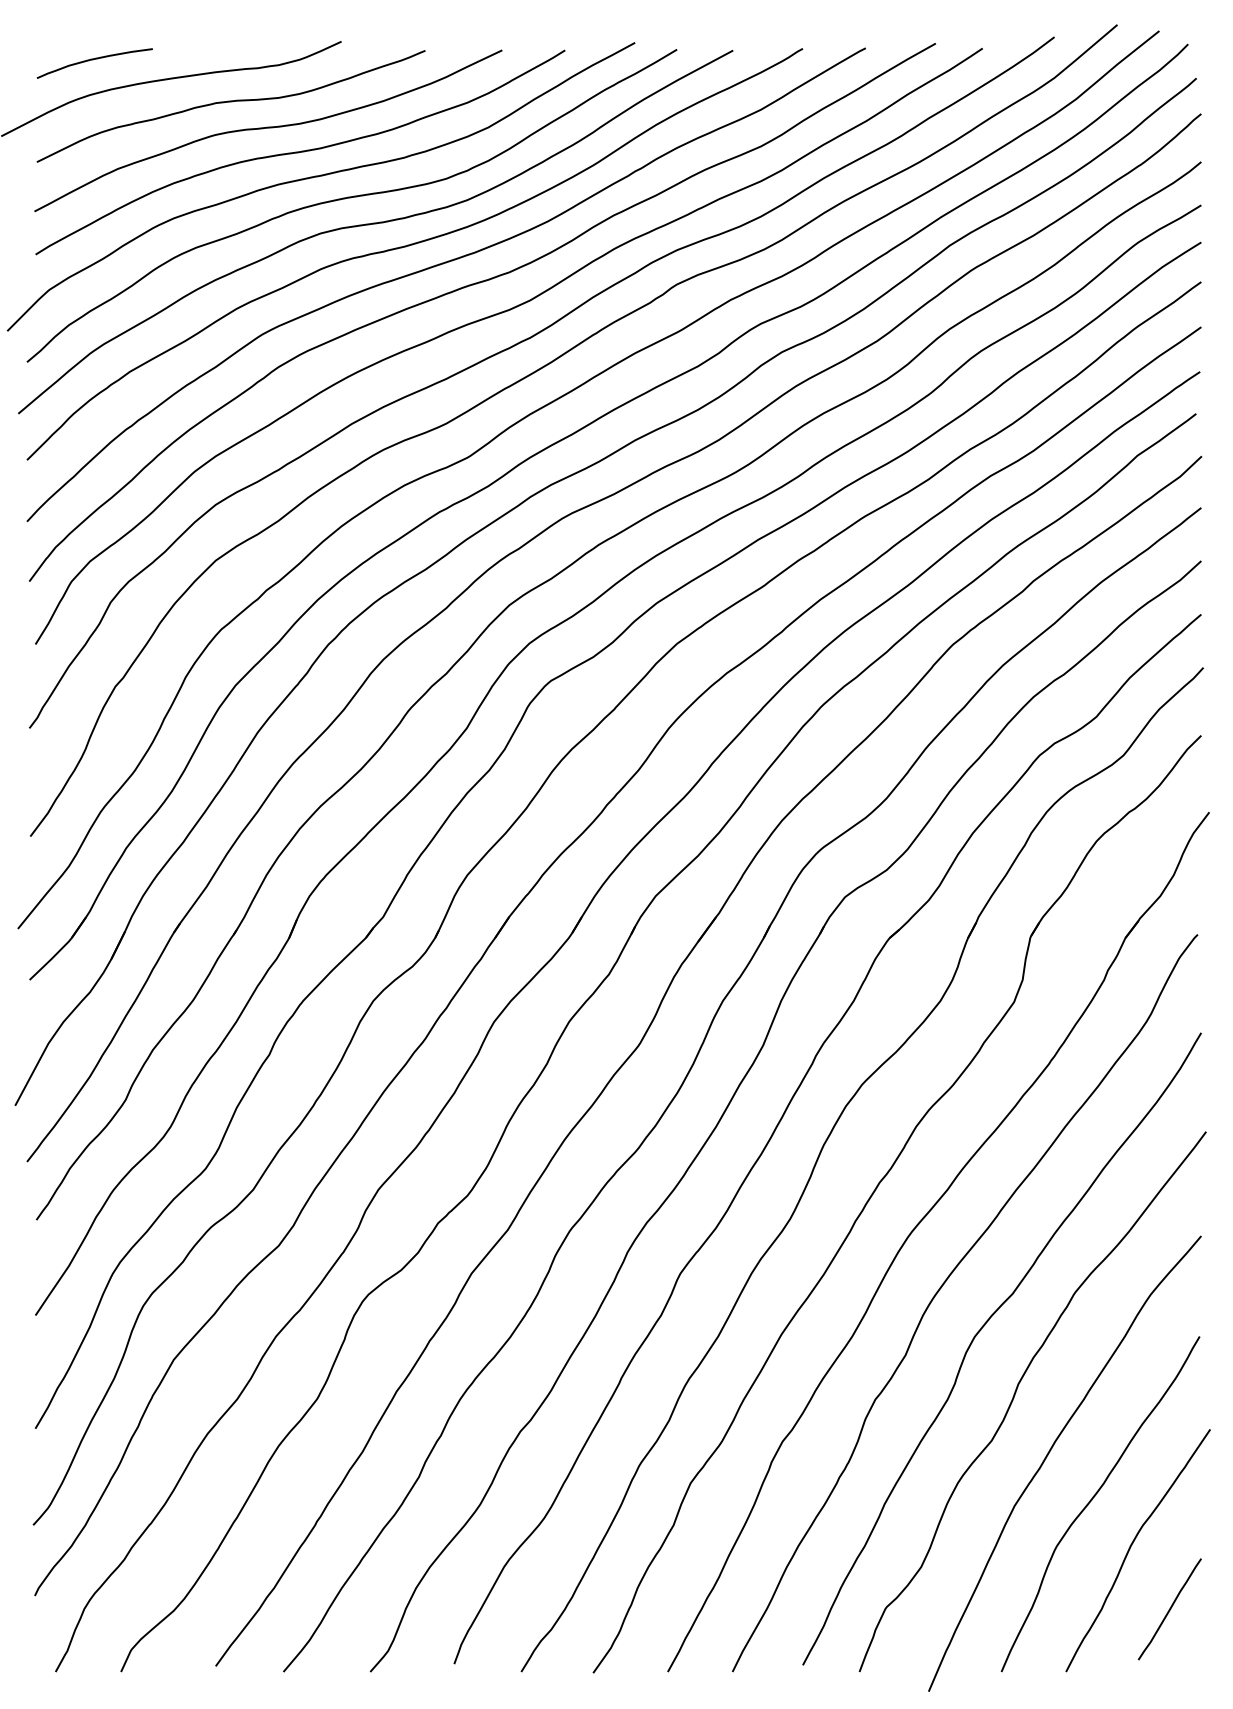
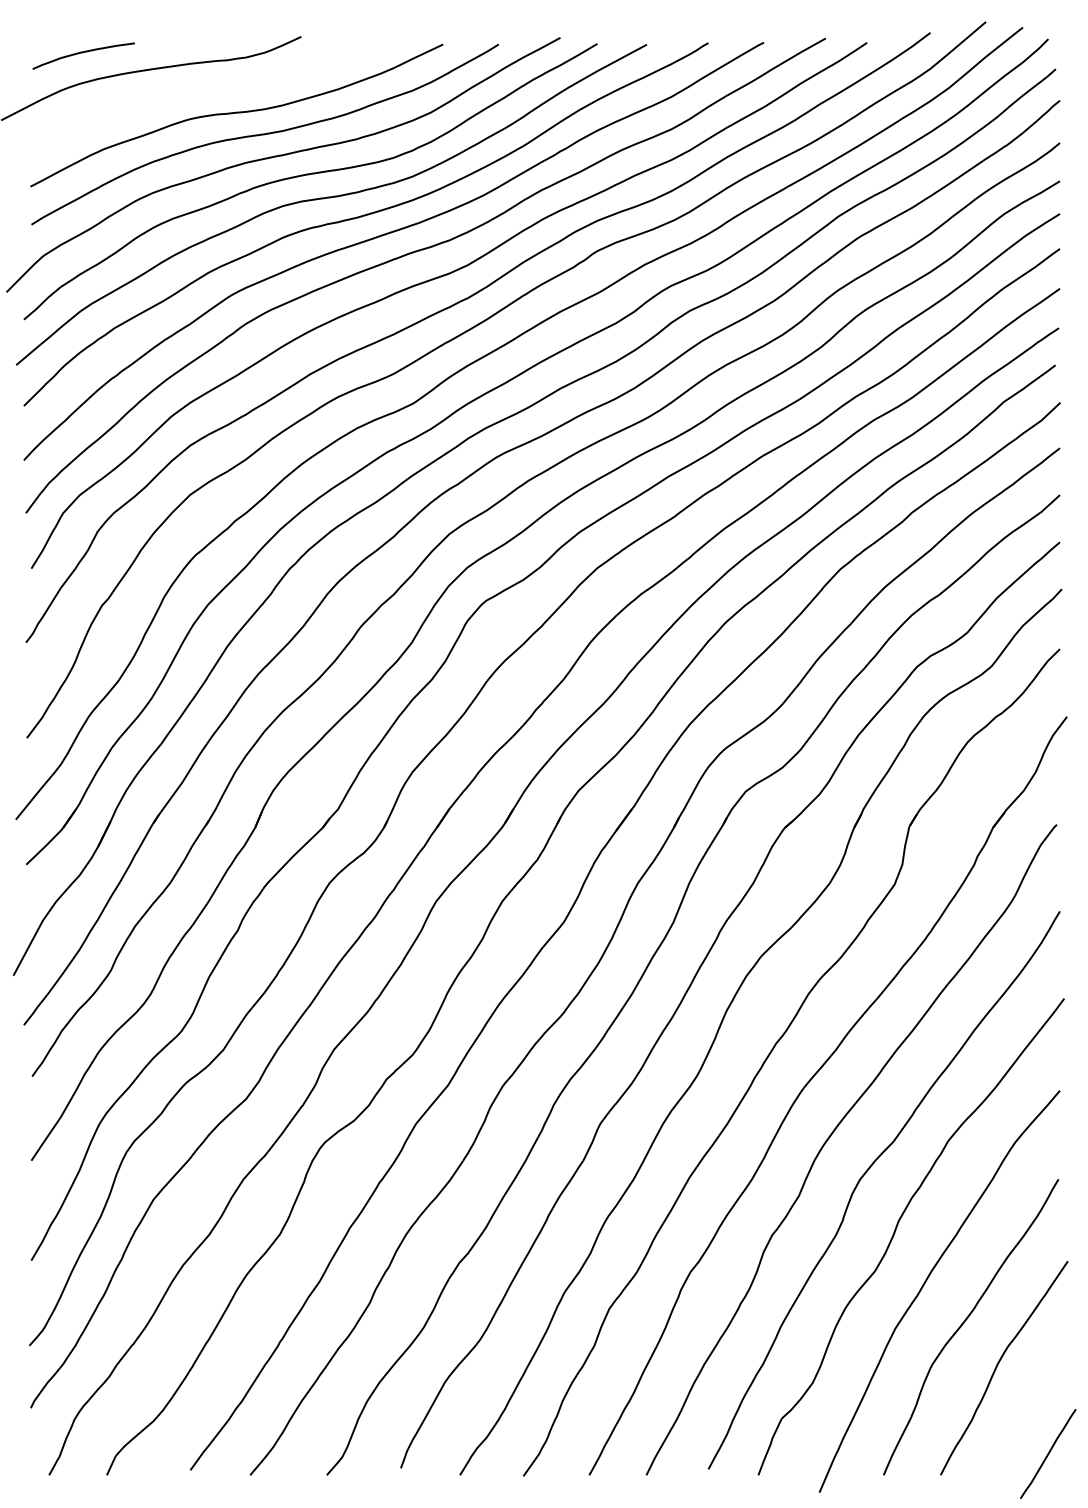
curve: (230, 102) -> (203, 90), removed
curve: (1170, 1608) -> (1048, 1453), moved

